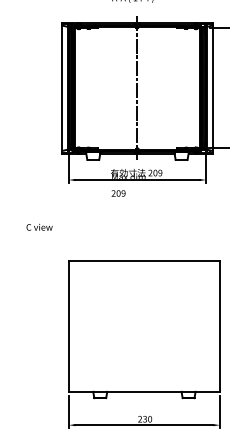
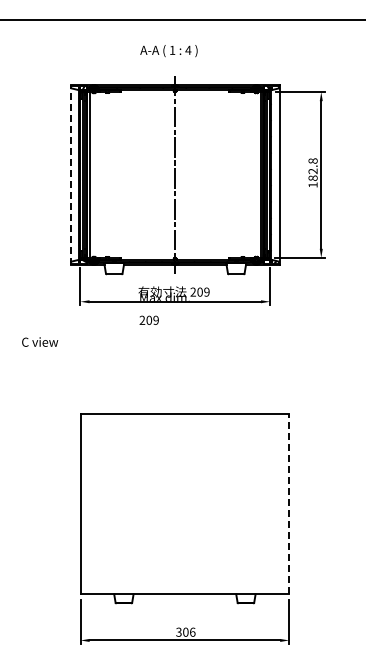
line: (61, 87) -> (70, 174), solid -> dashed
text: (39, 226) -> (40, 341), moved
line: (220, 326) -> (289, 503), solid -> dashed
text: (144, 418) -> (185, 631), 230 -> 306

